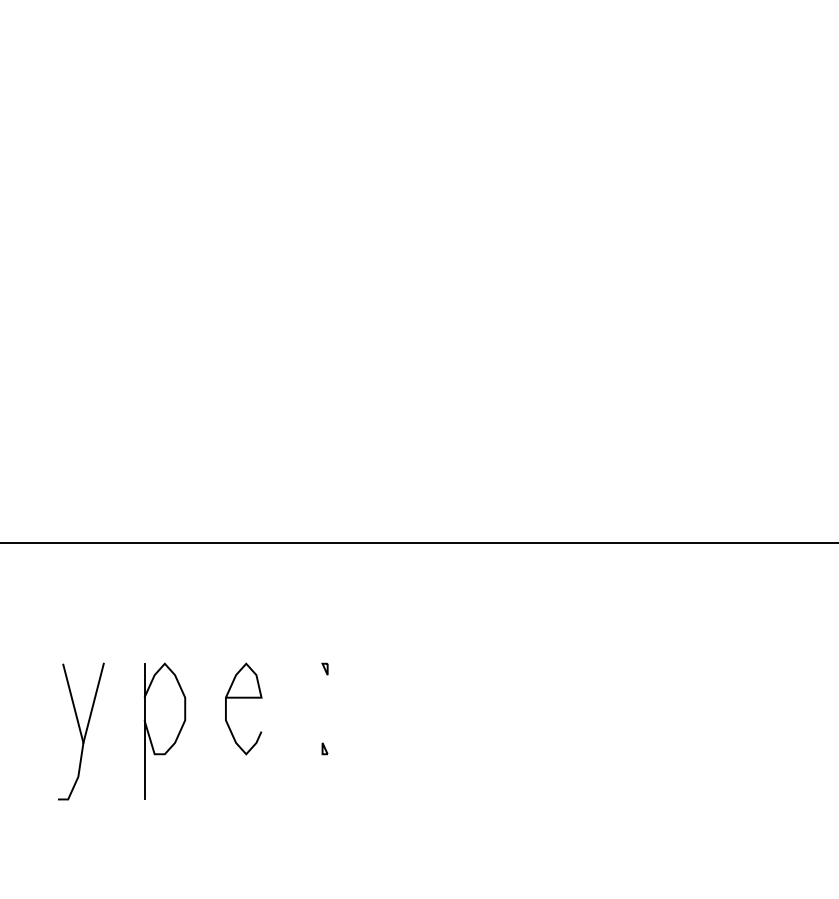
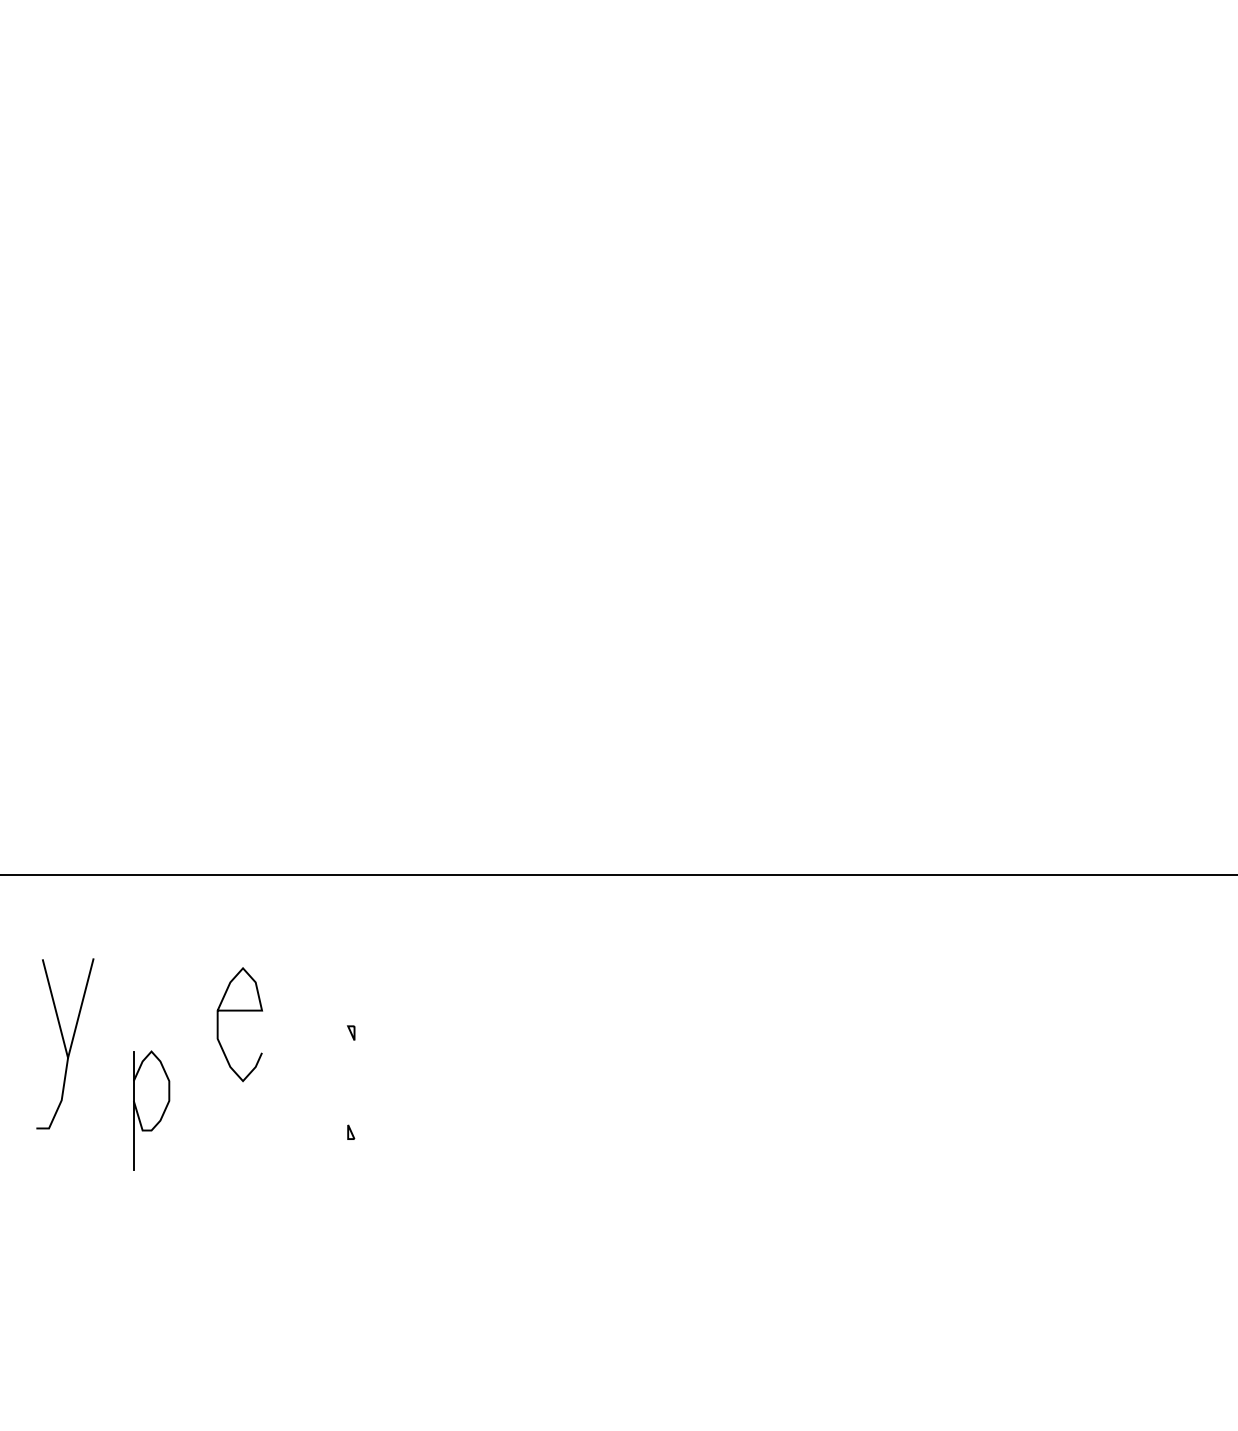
curve: (243, 698) -> (239, 1011), moved
part: (81, 731) -> (65, 1043), moved
part: (164, 731) -> (151, 1110), size x0.7

